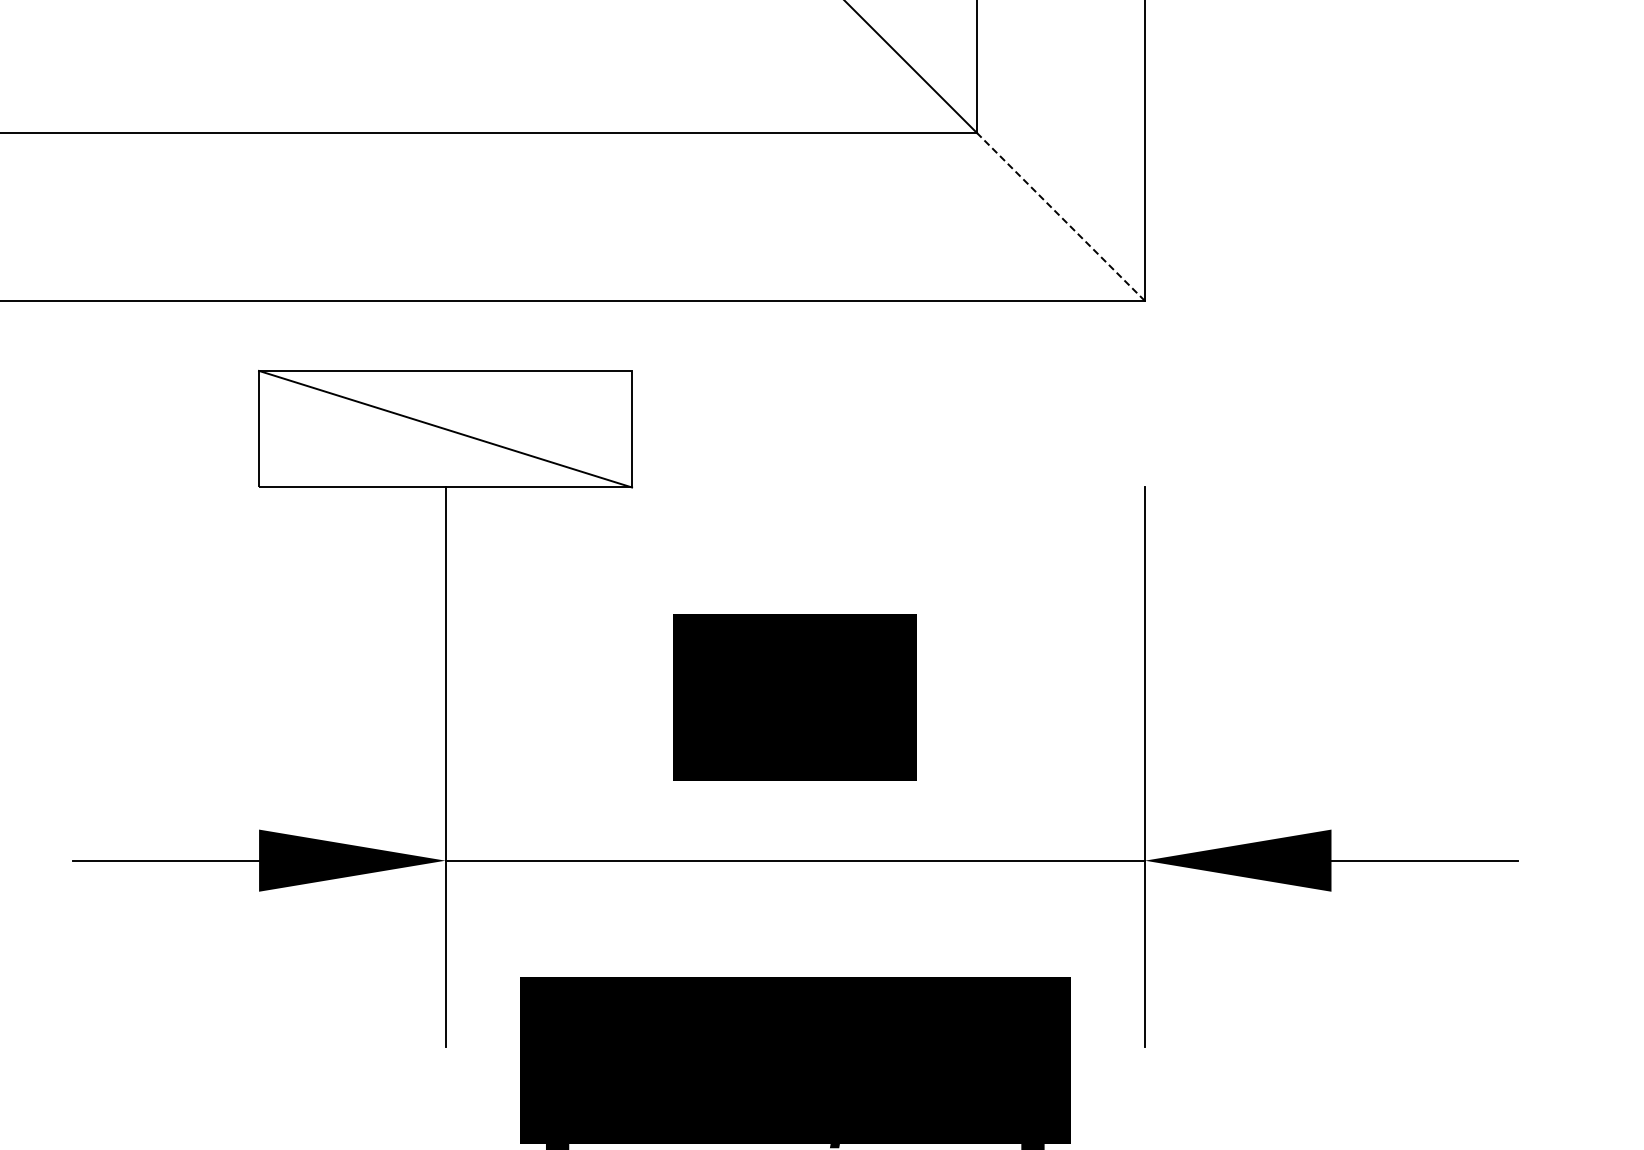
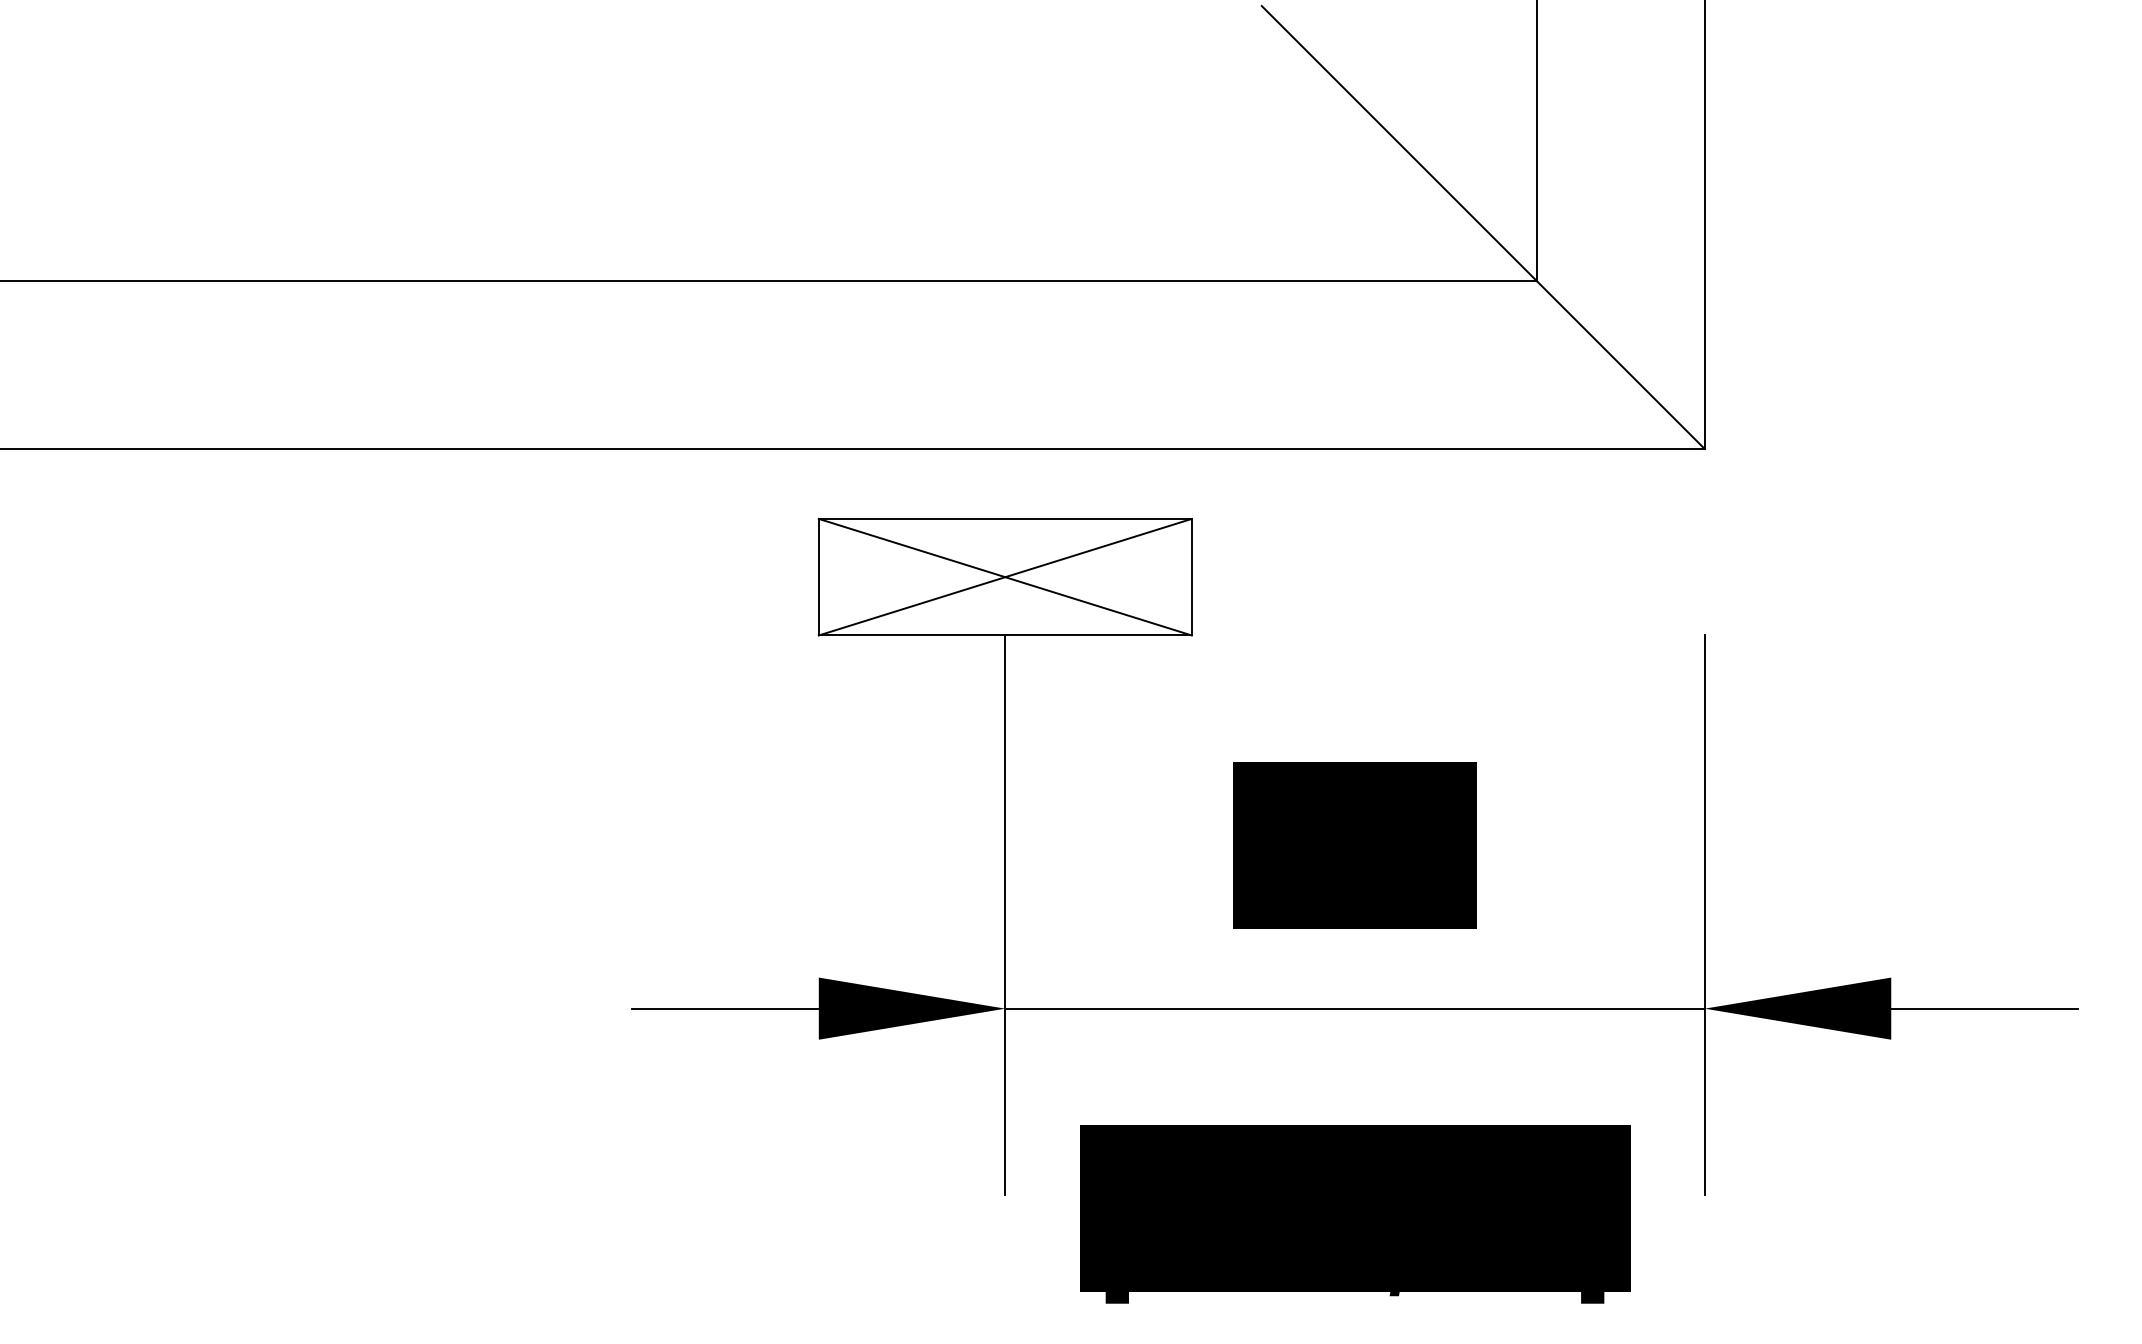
line: (1060, 217) -> (1620, 365), dashed -> solid
line: (444, 428) -> (1004, 576), added

